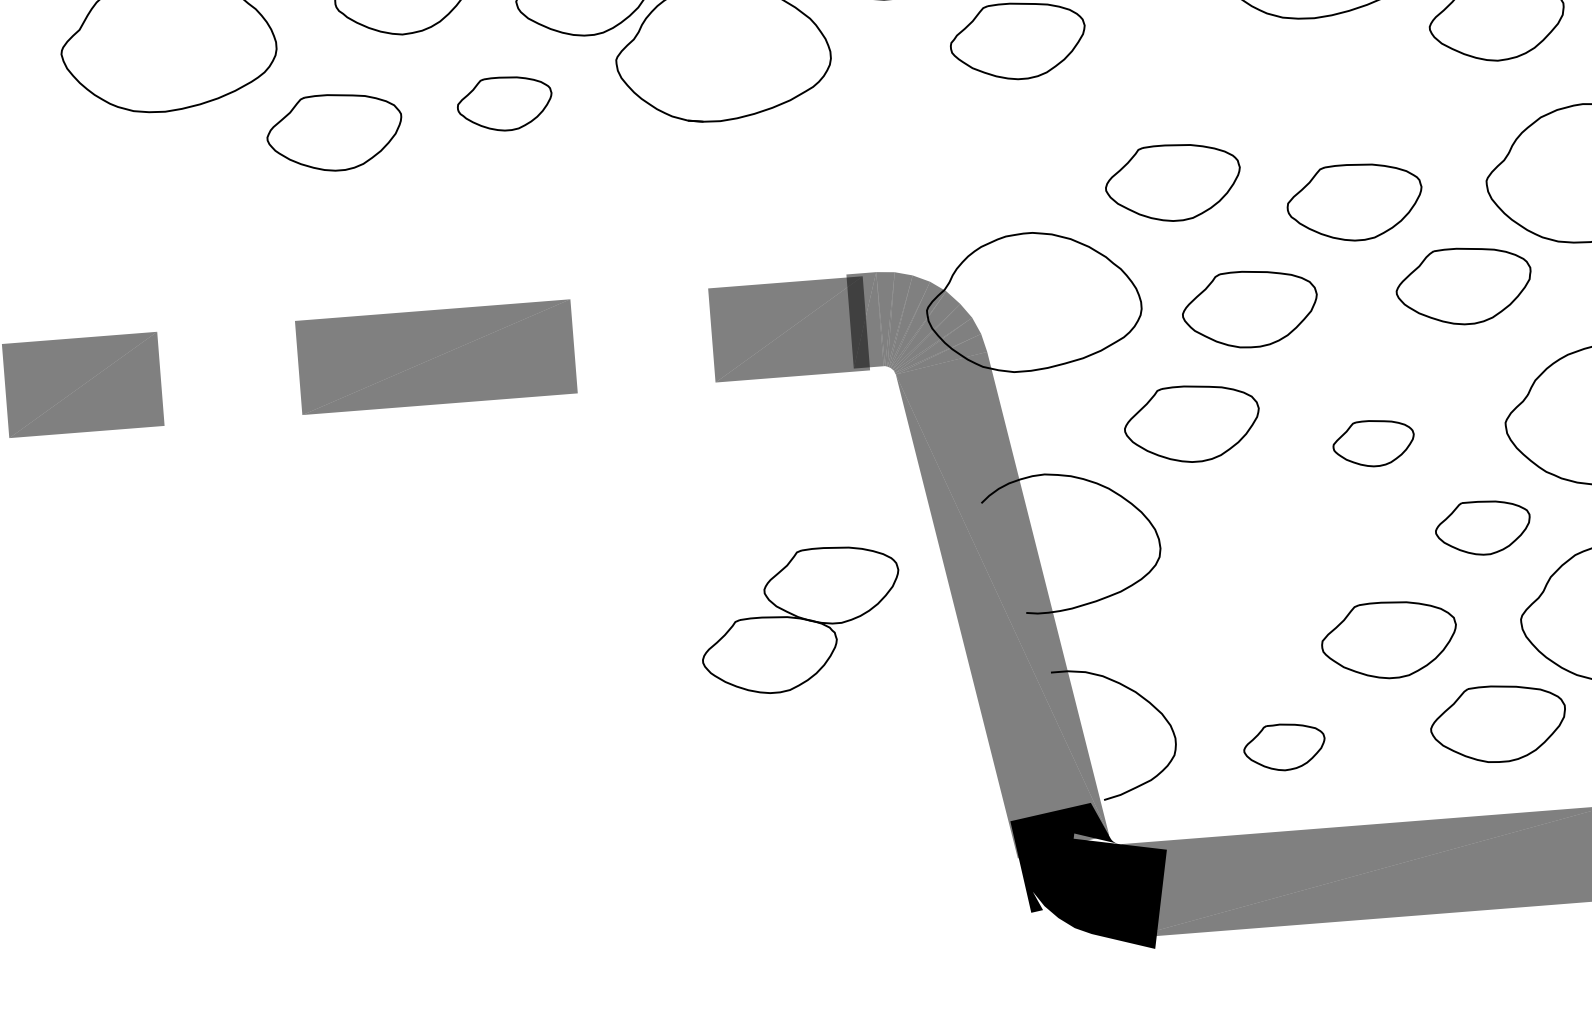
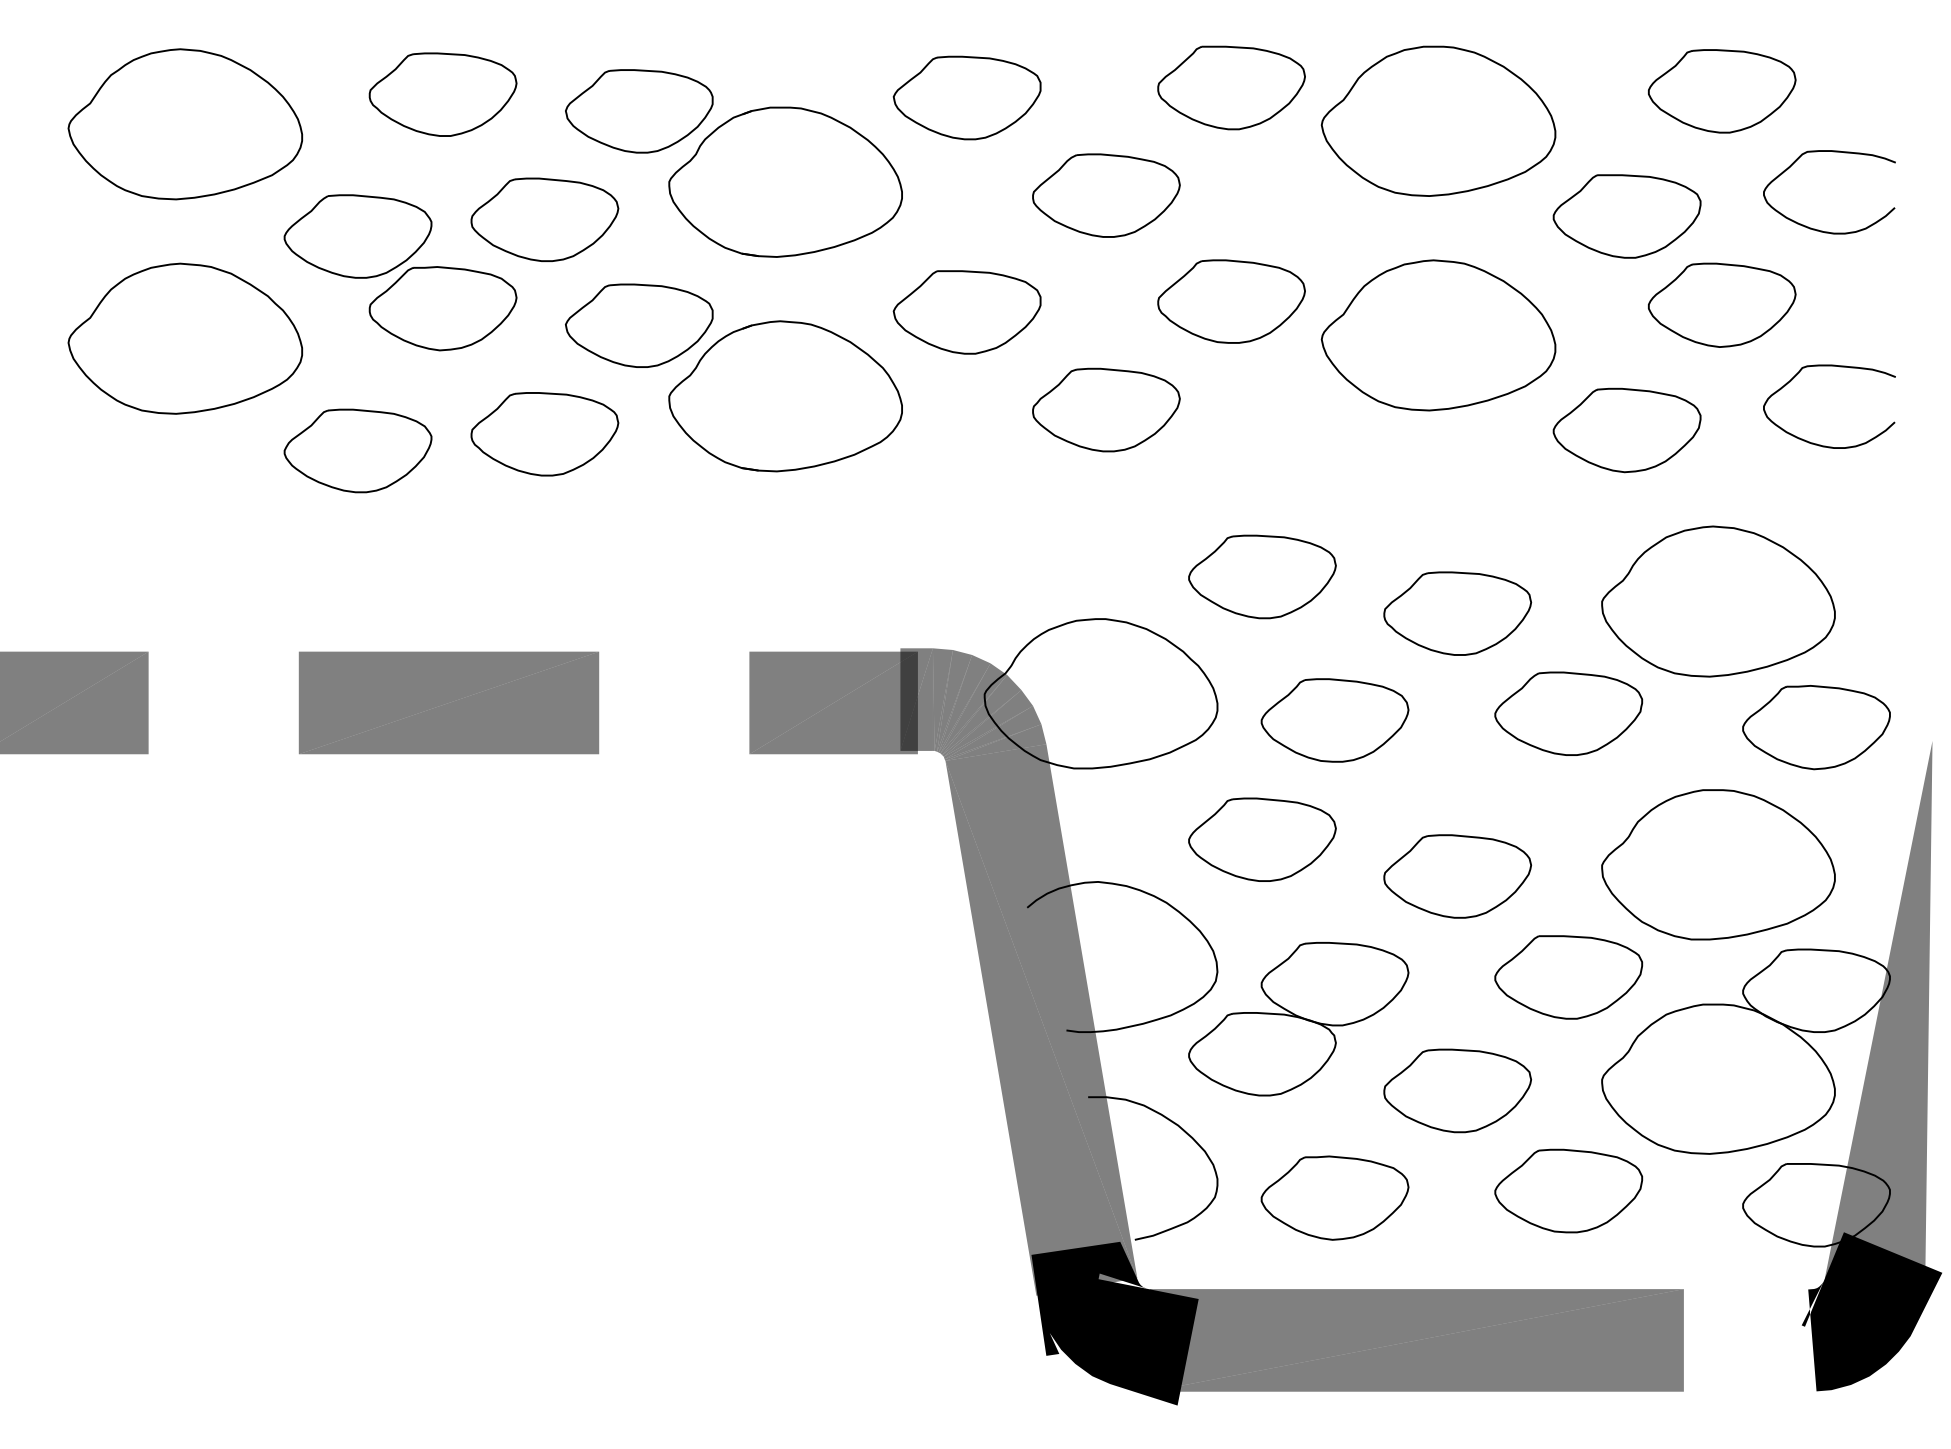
part: (504, 104) -> (544, 434), size x1.43
part: (1373, 443) -> (1457, 876), size x1.67
part: (1482, 528) -> (1568, 977), size x1.43
part: (800, 620) -> (1298, 1019), moved
part: (1284, 746) -> (1334, 1197), size x1.67

